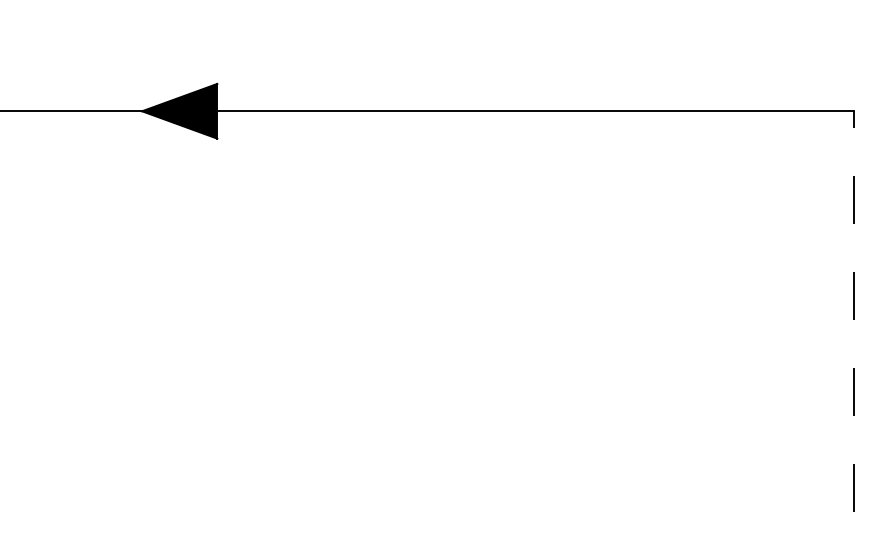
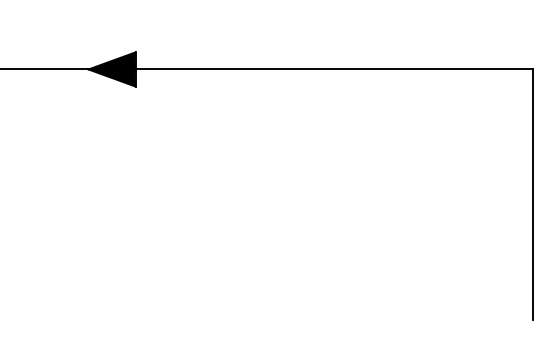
line: (853, 311) -> (532, 194), dashed -> solid

